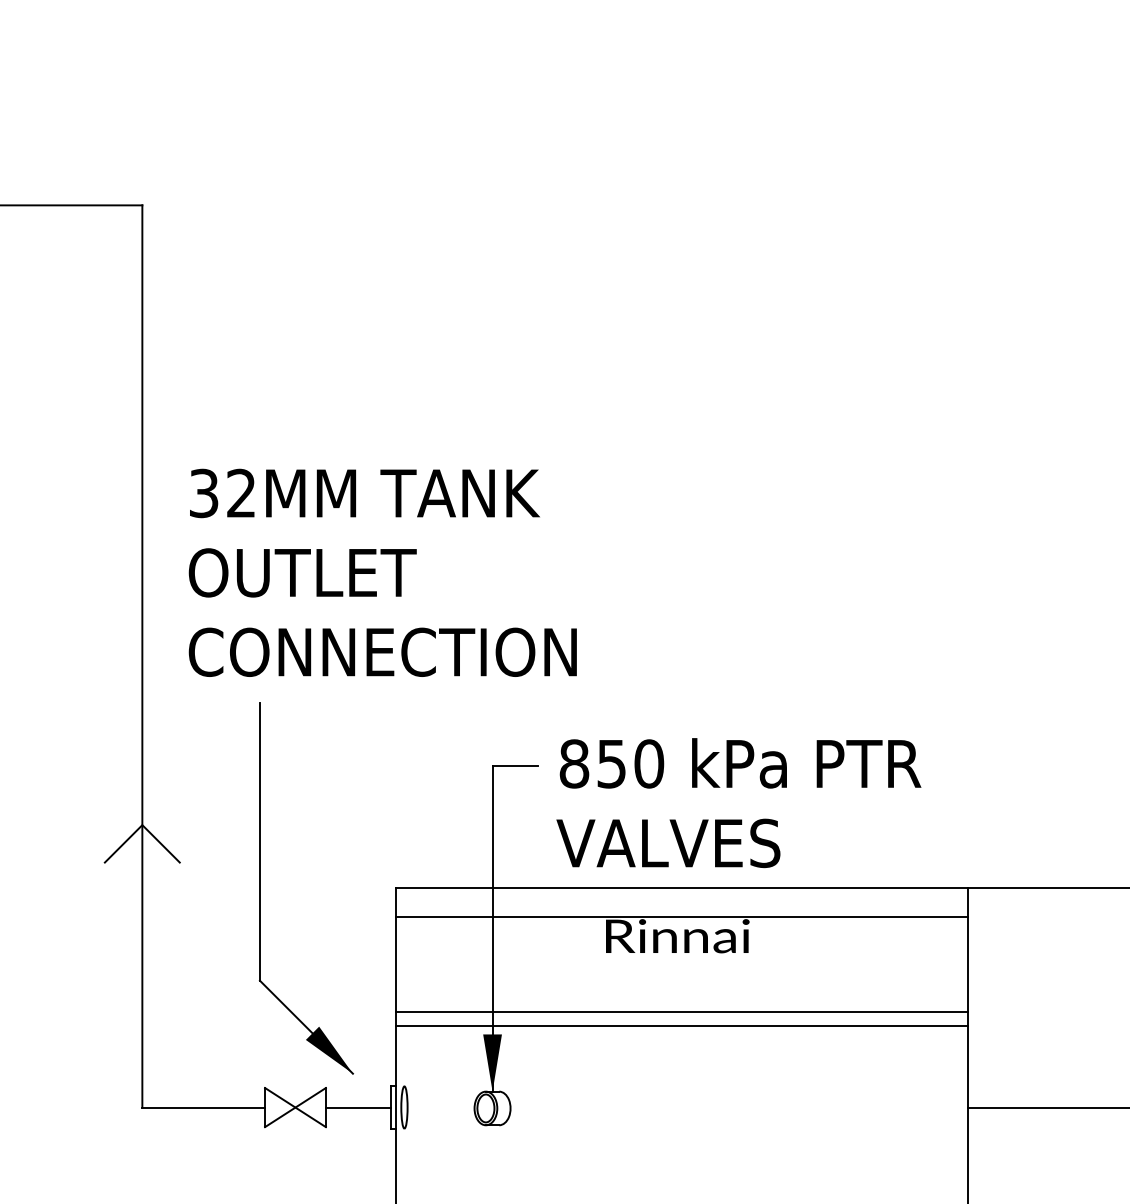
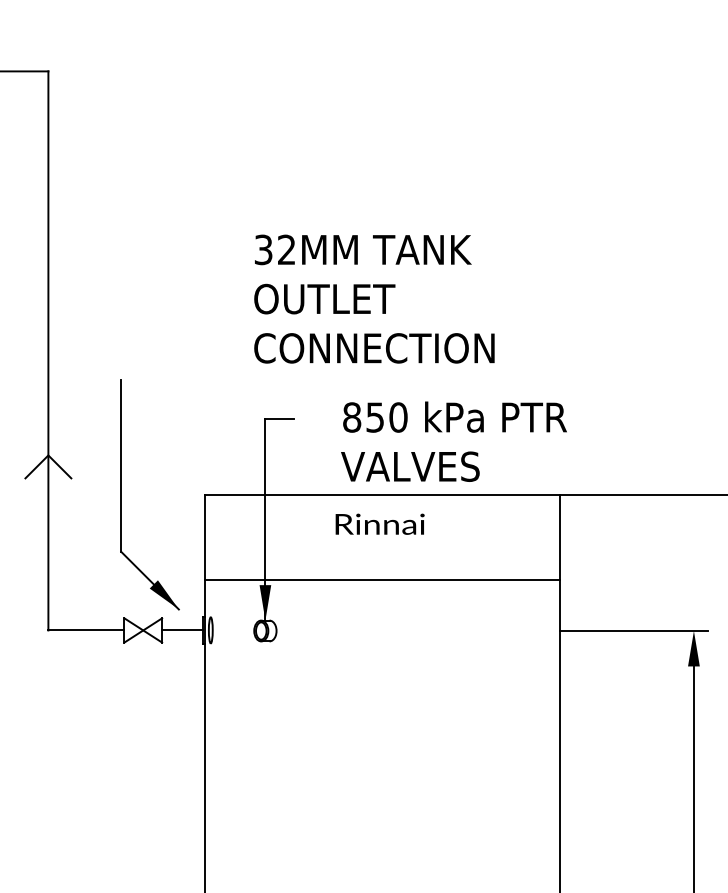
text: (382, 571) -> (374, 298), moved
text: (738, 802) -> (453, 441), moved
line: (681, 917) -> (382, 512), removed
line: (681, 1012) -> (382, 571), removed

